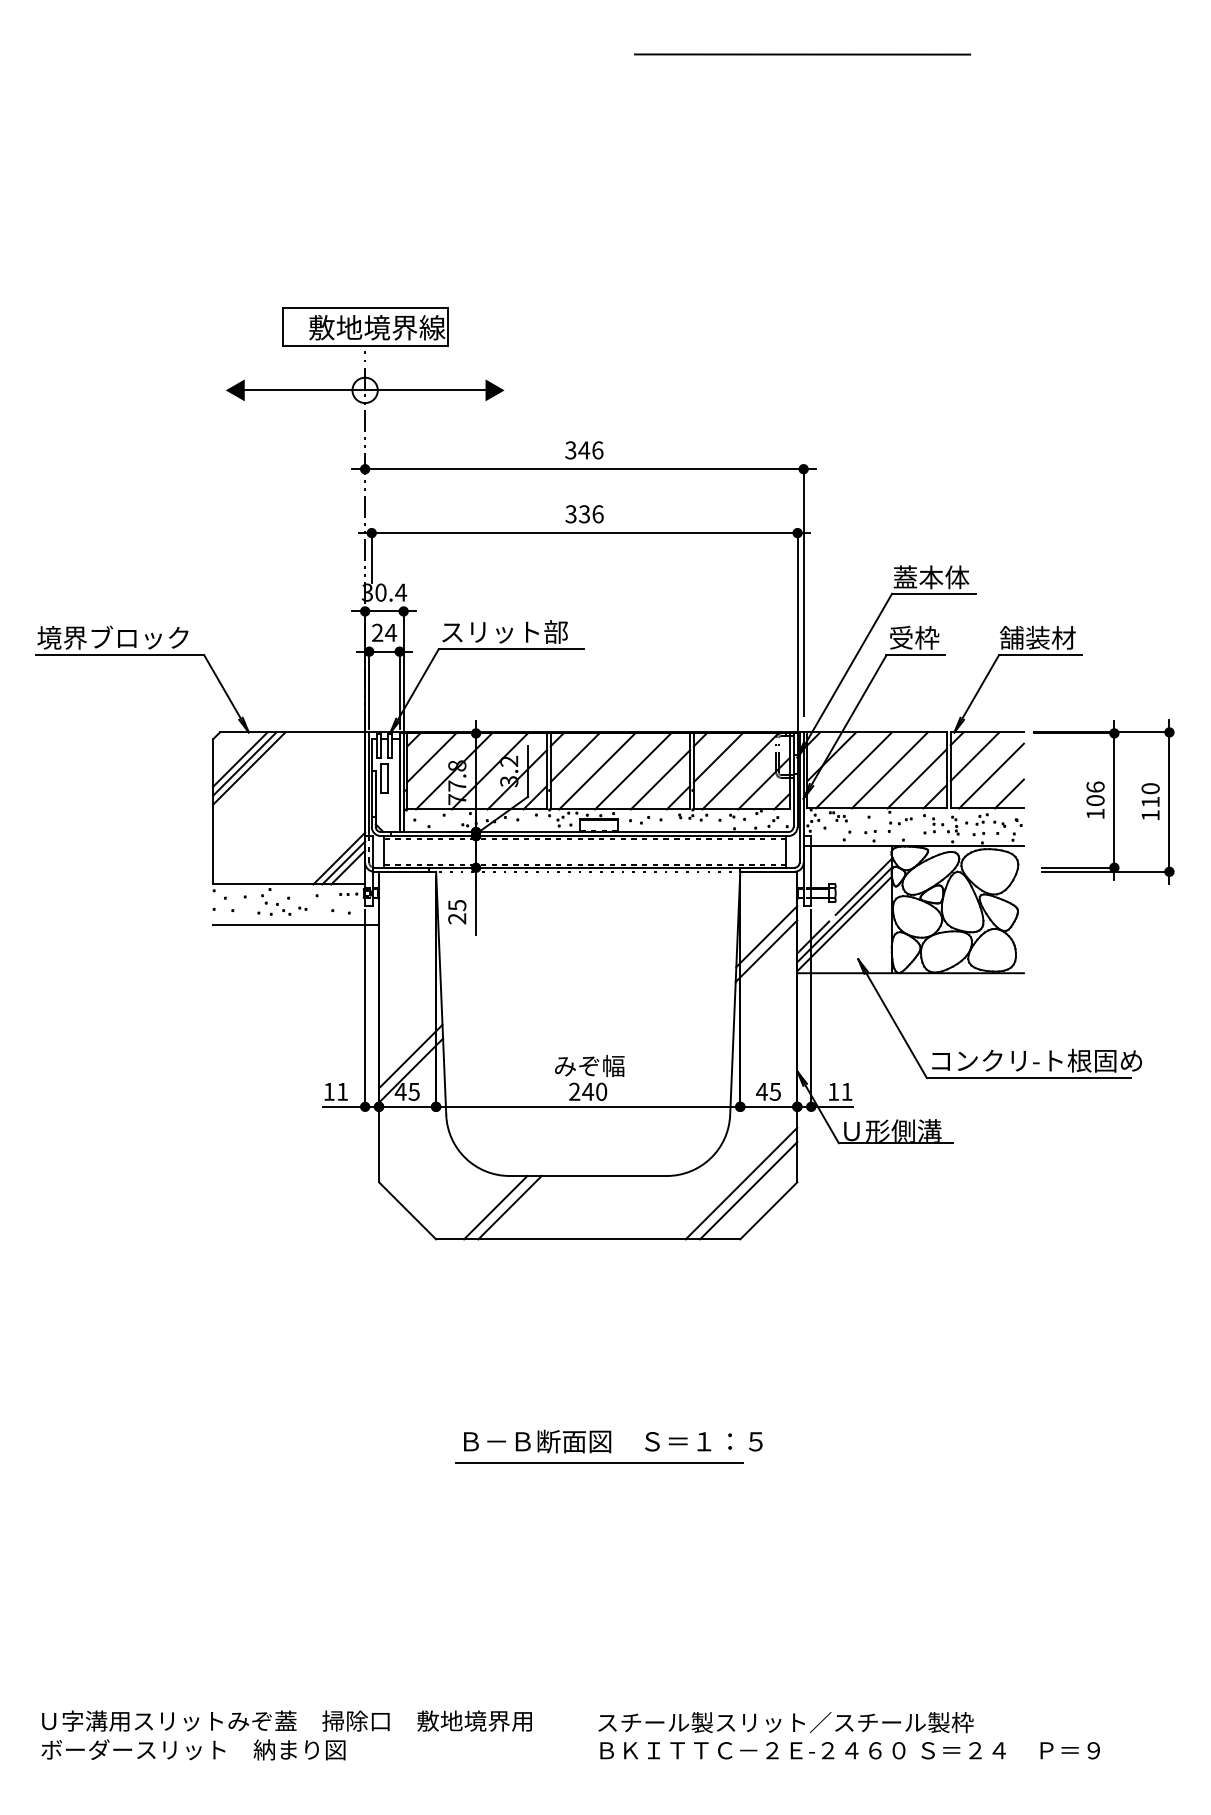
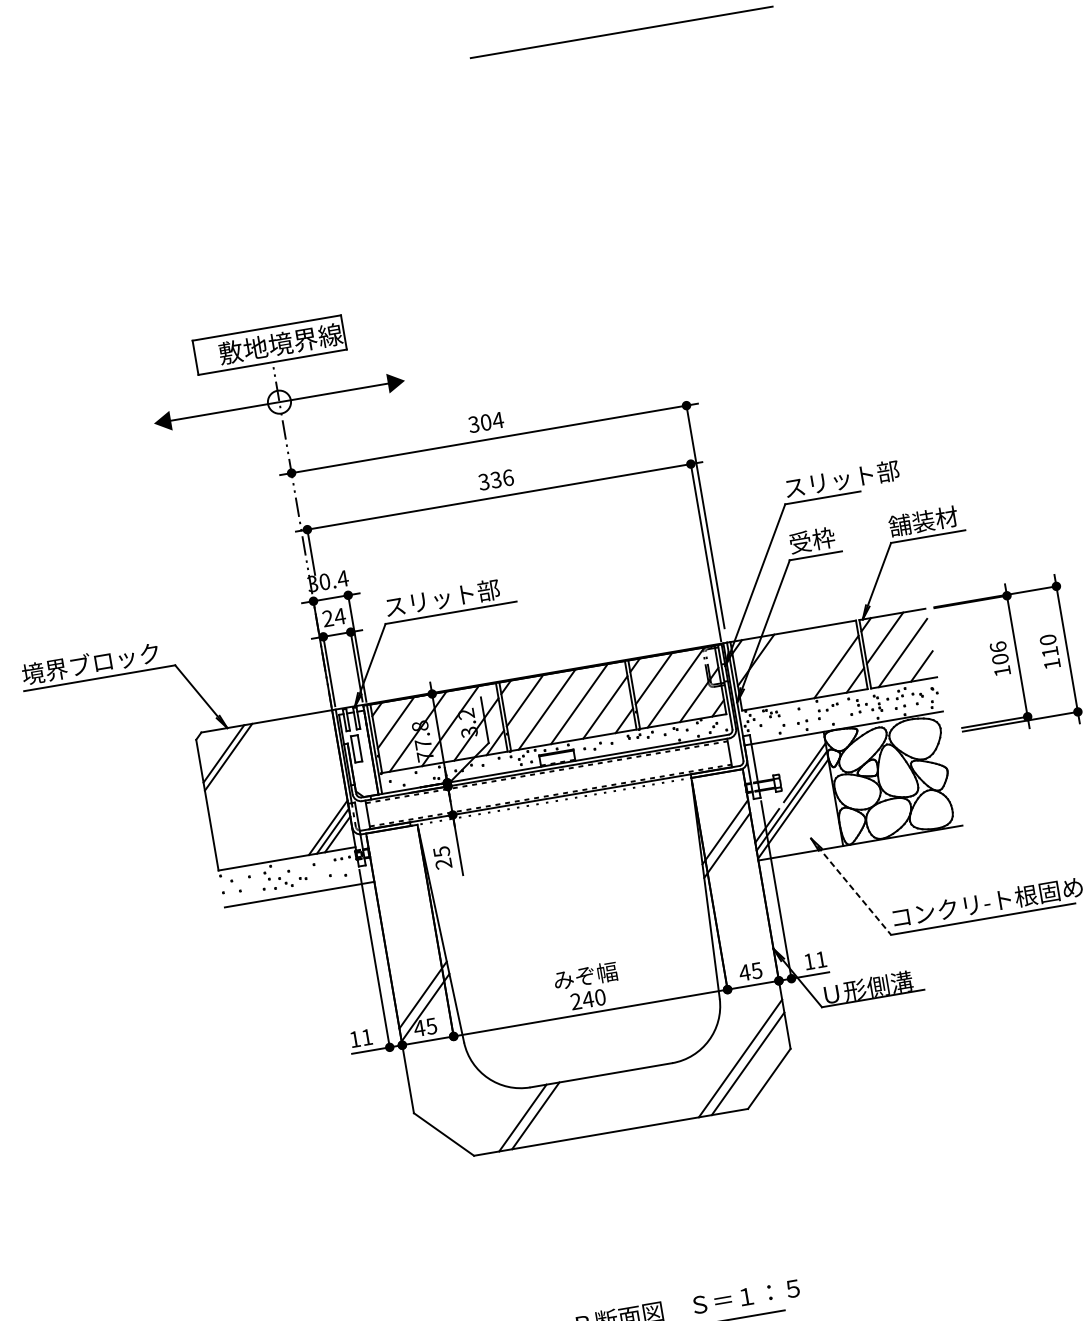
text: (590, 450) -> (491, 421), 346 -> 304
text: (956, 577) -> (840, 479), 蓋本体 -> スリット部
line: (249, 768) -> (233, 760), removed
line: (853, 770) -> (777, 669), removed
line: (889, 770) -> (810, 663), removed
line: (892, 1018) -> (851, 886), solid -> dashed

